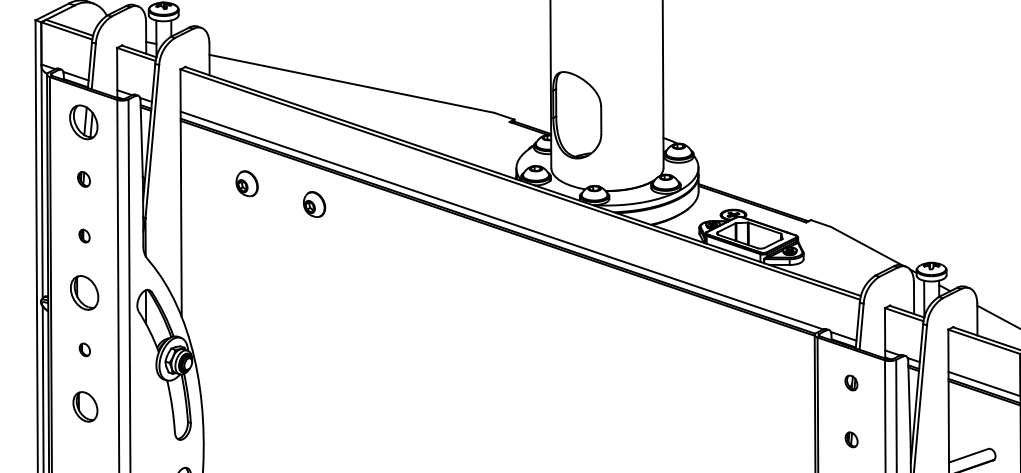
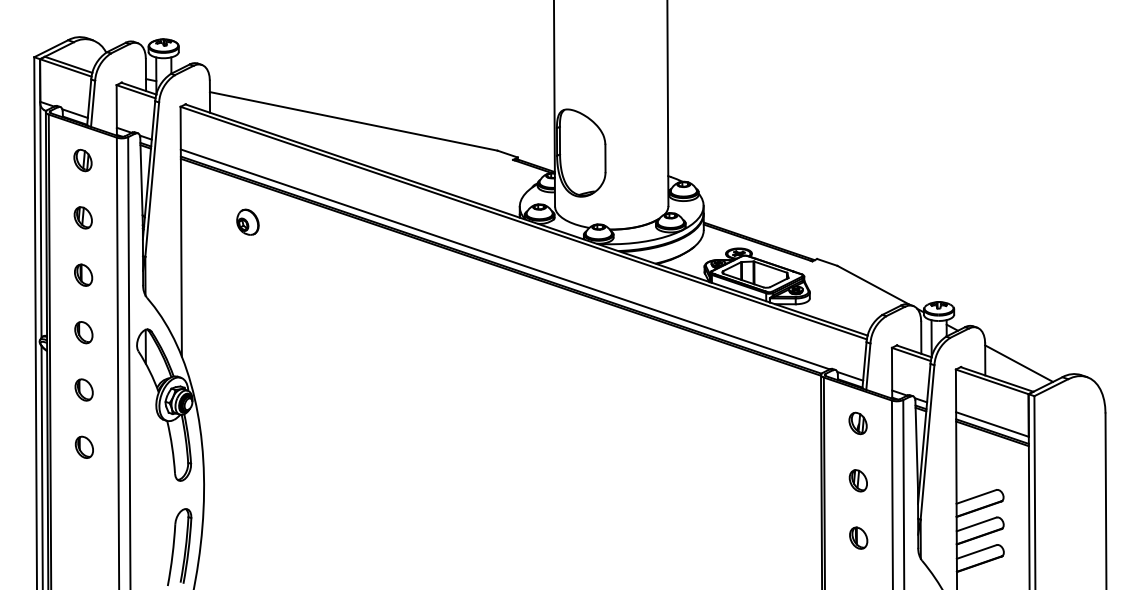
part: (83, 122) -> (82, 160), size x0.62
part: (83, 179) -> (82, 217), size x1.43
part: (314, 203) -> (315, 242), removed
part: (84, 235) -> (83, 274), size x1.67
part: (84, 292) -> (83, 332), size x0.62
part: (84, 349) -> (83, 389), size x1.67
part: (850, 383) -> (857, 423), size x1.43
part: (84, 405) -> (83, 446), size x0.71
part: (850, 439) -> (857, 480), size x1.43

